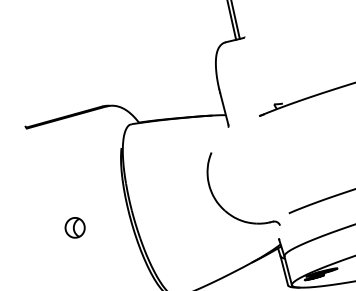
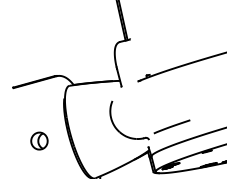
part: (75, 228) -> (39, 141), size x1.6

